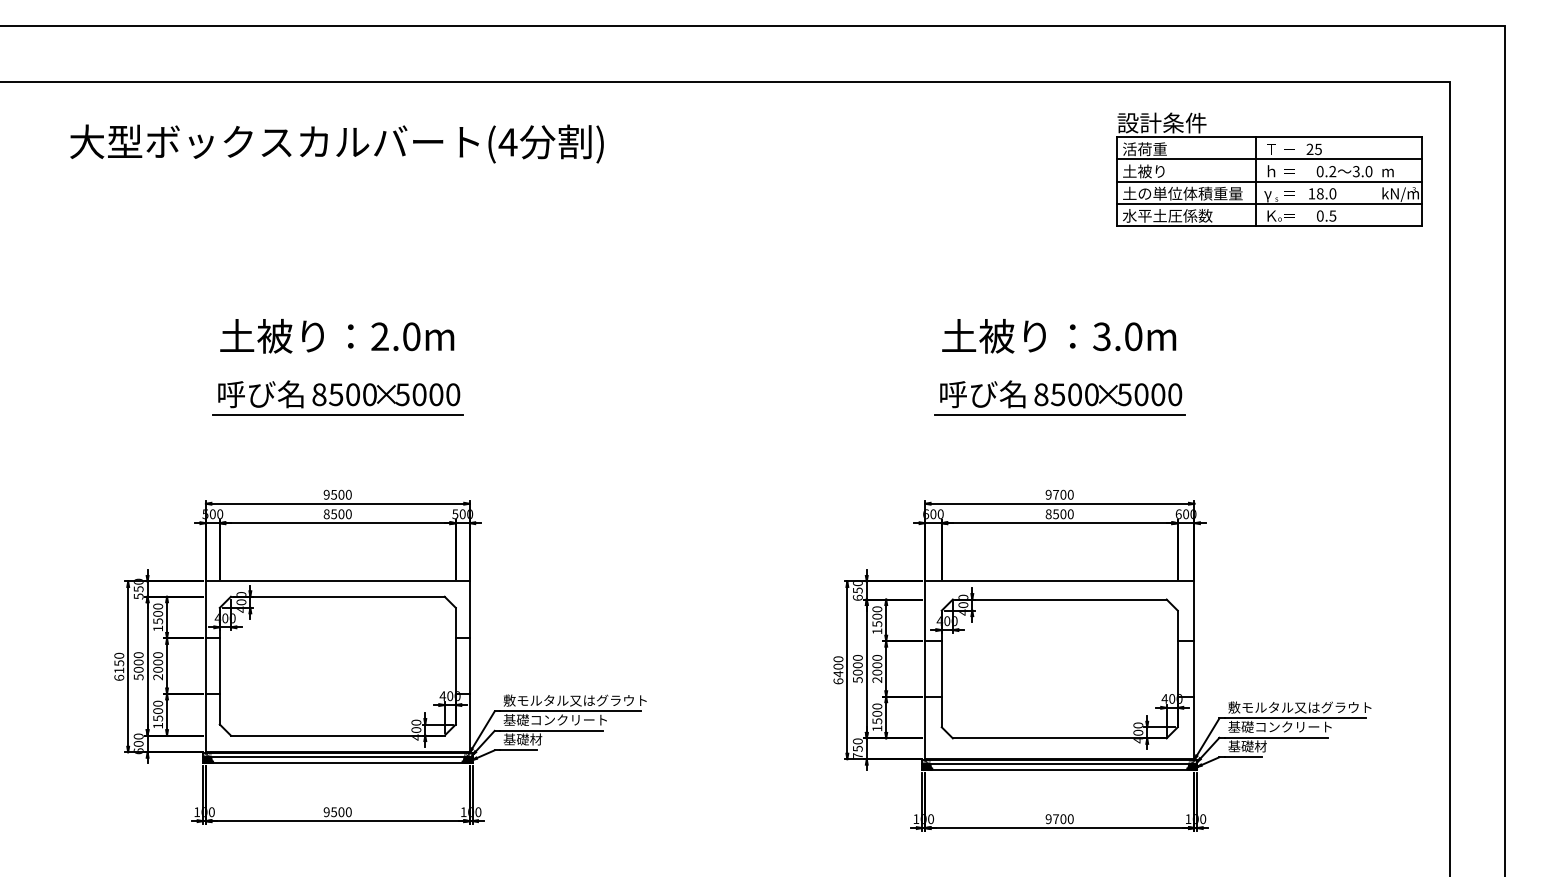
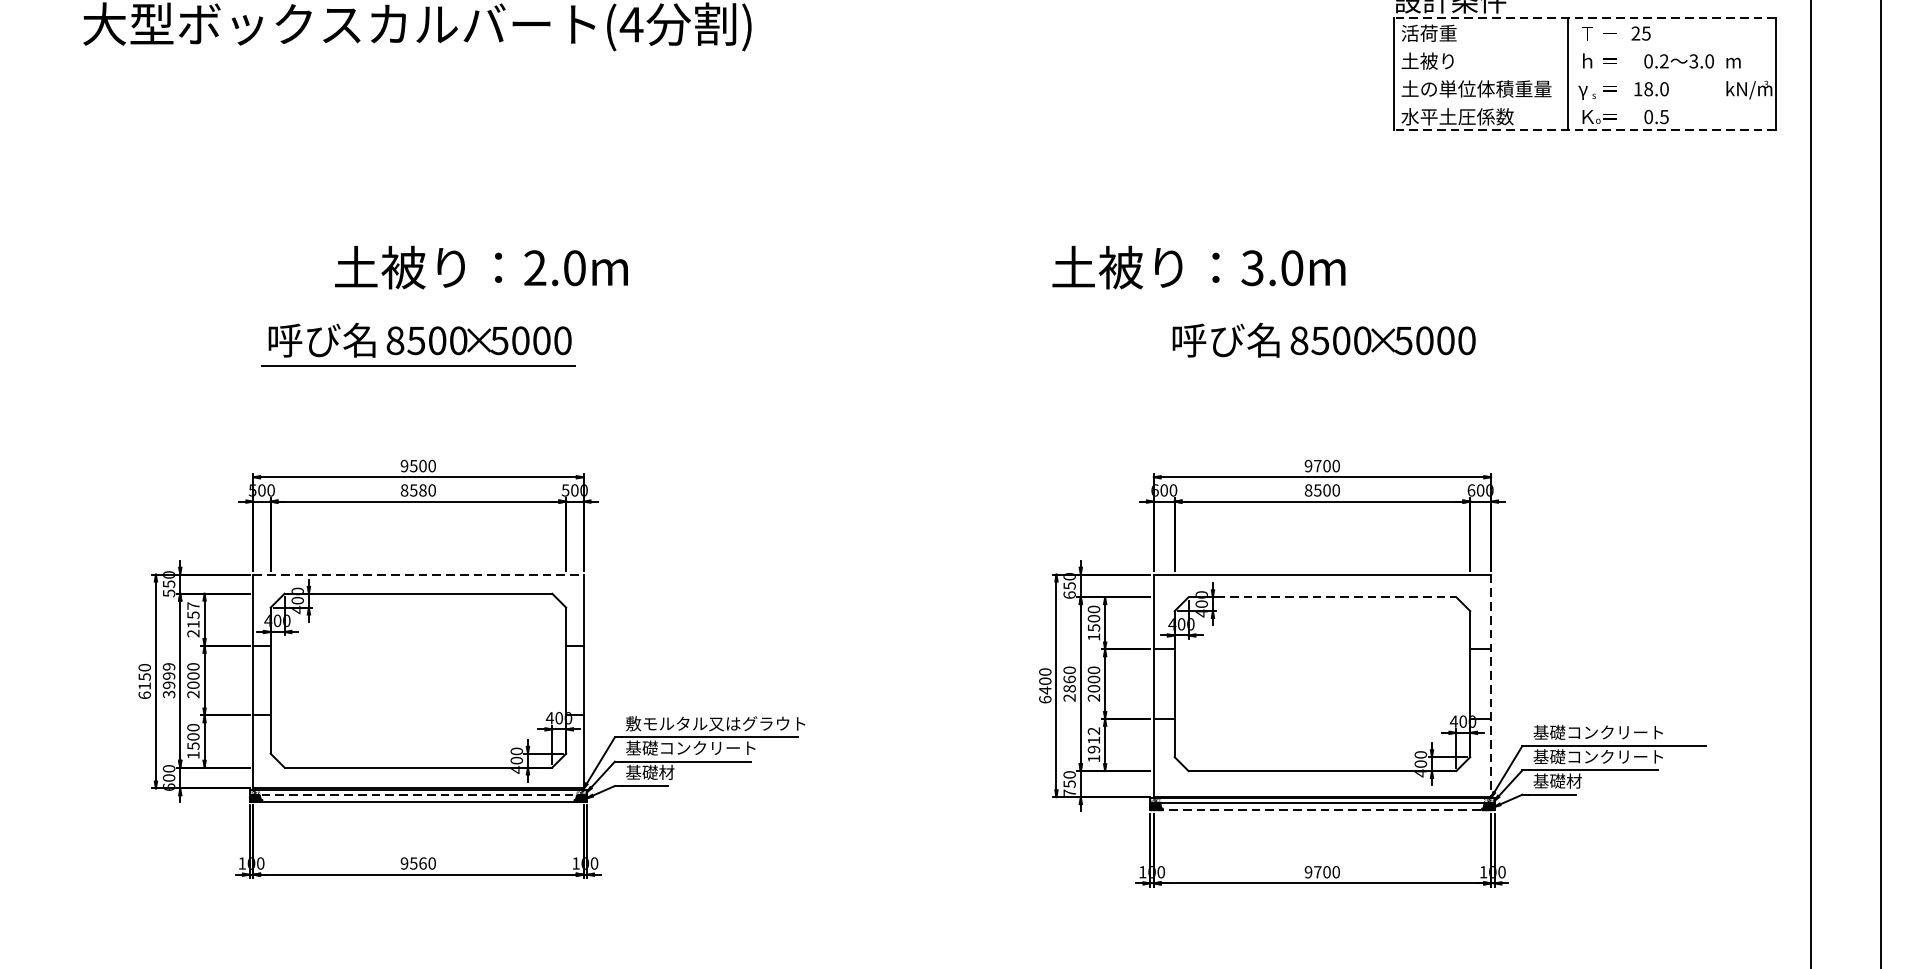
line: (1269, 137) -> (1585, 18), solid -> dashed
line: (1269, 159) -> (1585, 46), removed
line: (1269, 181) -> (1585, 73), removed
line: (1269, 203) -> (1585, 101), removed
line: (1269, 226) -> (1585, 130), solid -> dashed
text: (337, 336) -> (481, 267), moved
text: (1059, 336) -> (1199, 267), moved
line: (1059, 414) -> (1322, 365), removed
text: (341, 514) -> (423, 490), 8500 -> 8580
line: (337, 581) -> (418, 574), solid -> dashed
line: (1059, 599) -> (1322, 597), solid -> dashed
text: (158, 617) -> (193, 619), 1500 -> 2157
text: (138, 665) -> (168, 679), 5000 -> 3999
line: (1194, 670) -> (1491, 686), solid -> dashed
text: (857, 672) -> (1069, 688), 5000 -> 2860
text: (1299, 707) -> (1622, 732), 敷モルタル又はグラウト -> 基礎コンクリート
text: (877, 713) -> (1094, 739), 1500 -> 1912
line: (337, 757) -> (418, 795), solid -> dashed
line: (1059, 769) -> (1322, 810), solid -> dashed
text: (341, 811) -> (423, 862), 9500 -> 9560

